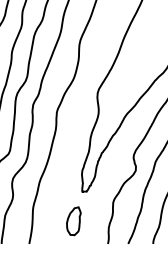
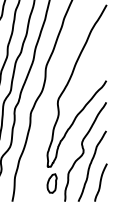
part: (72, 221) -> (51, 183), moved

